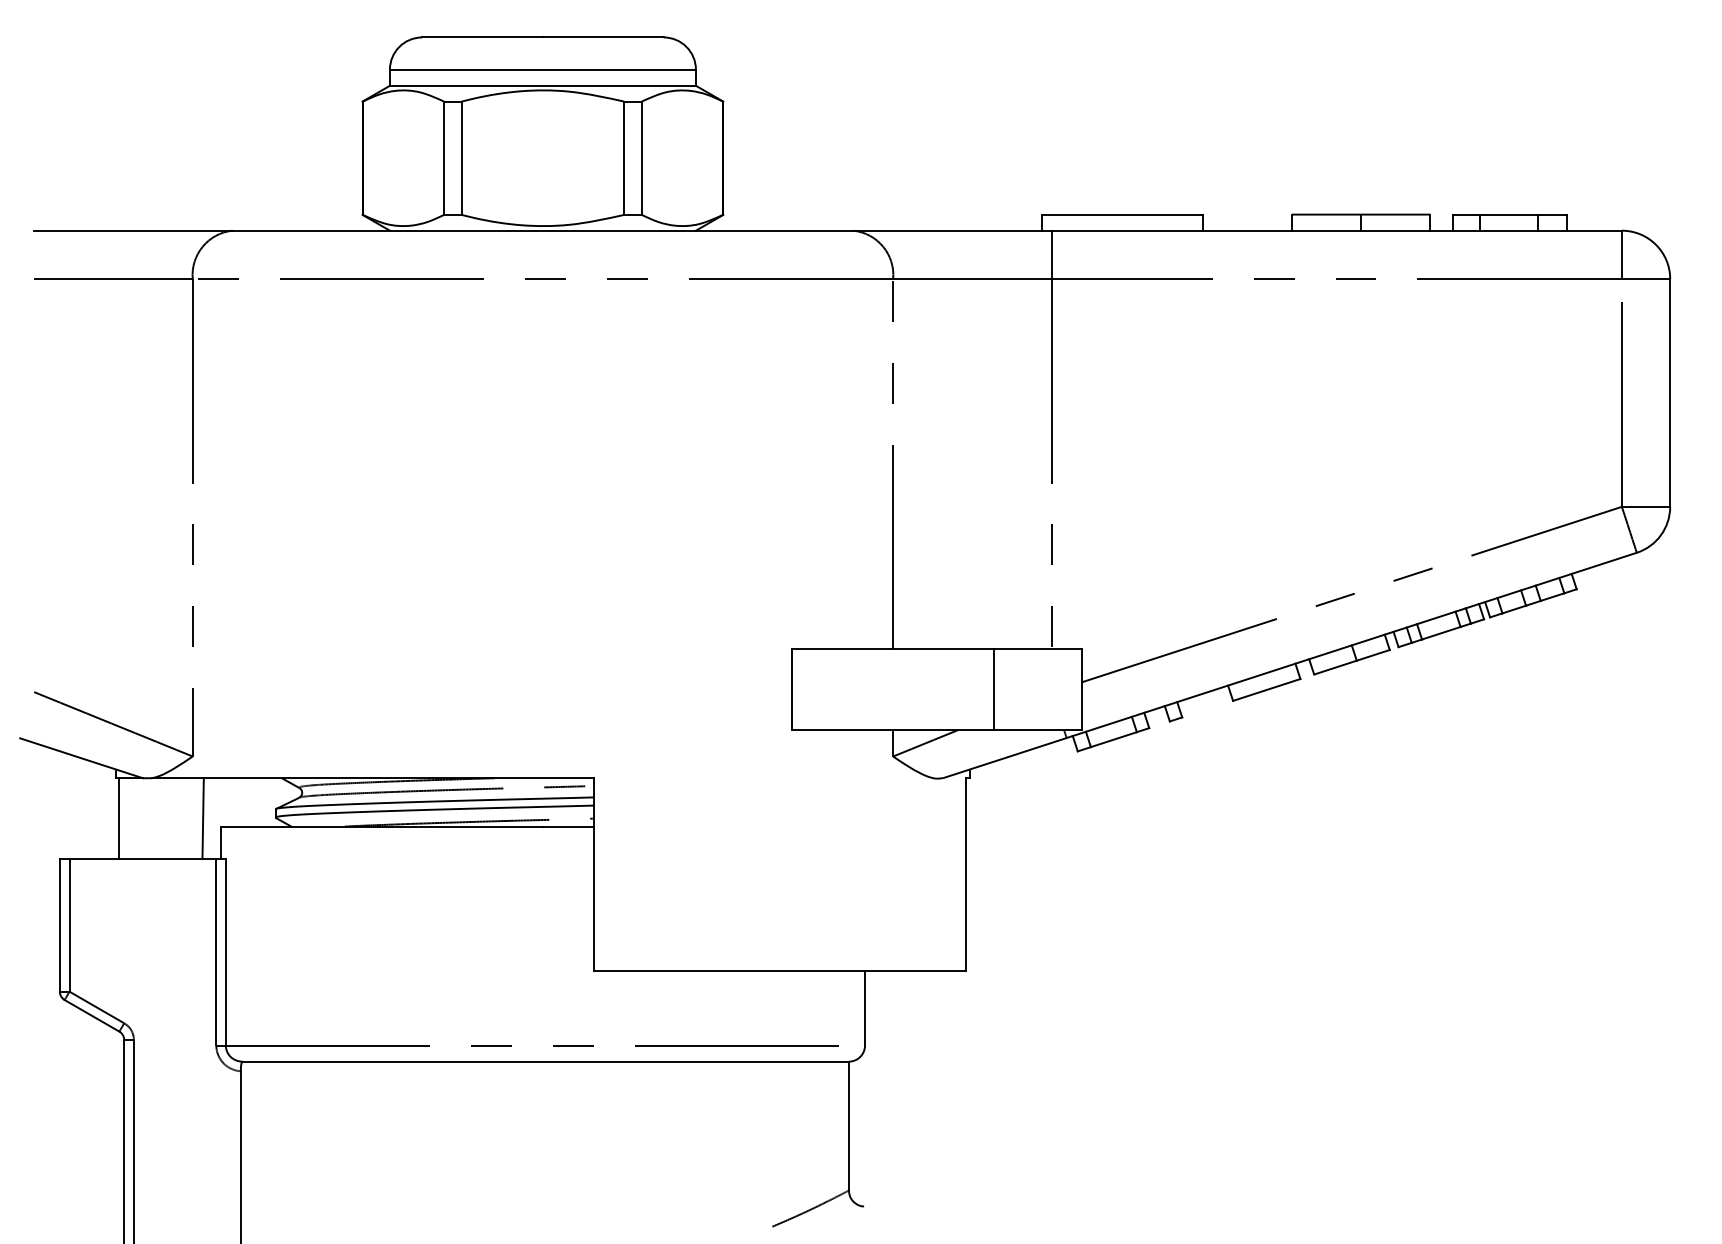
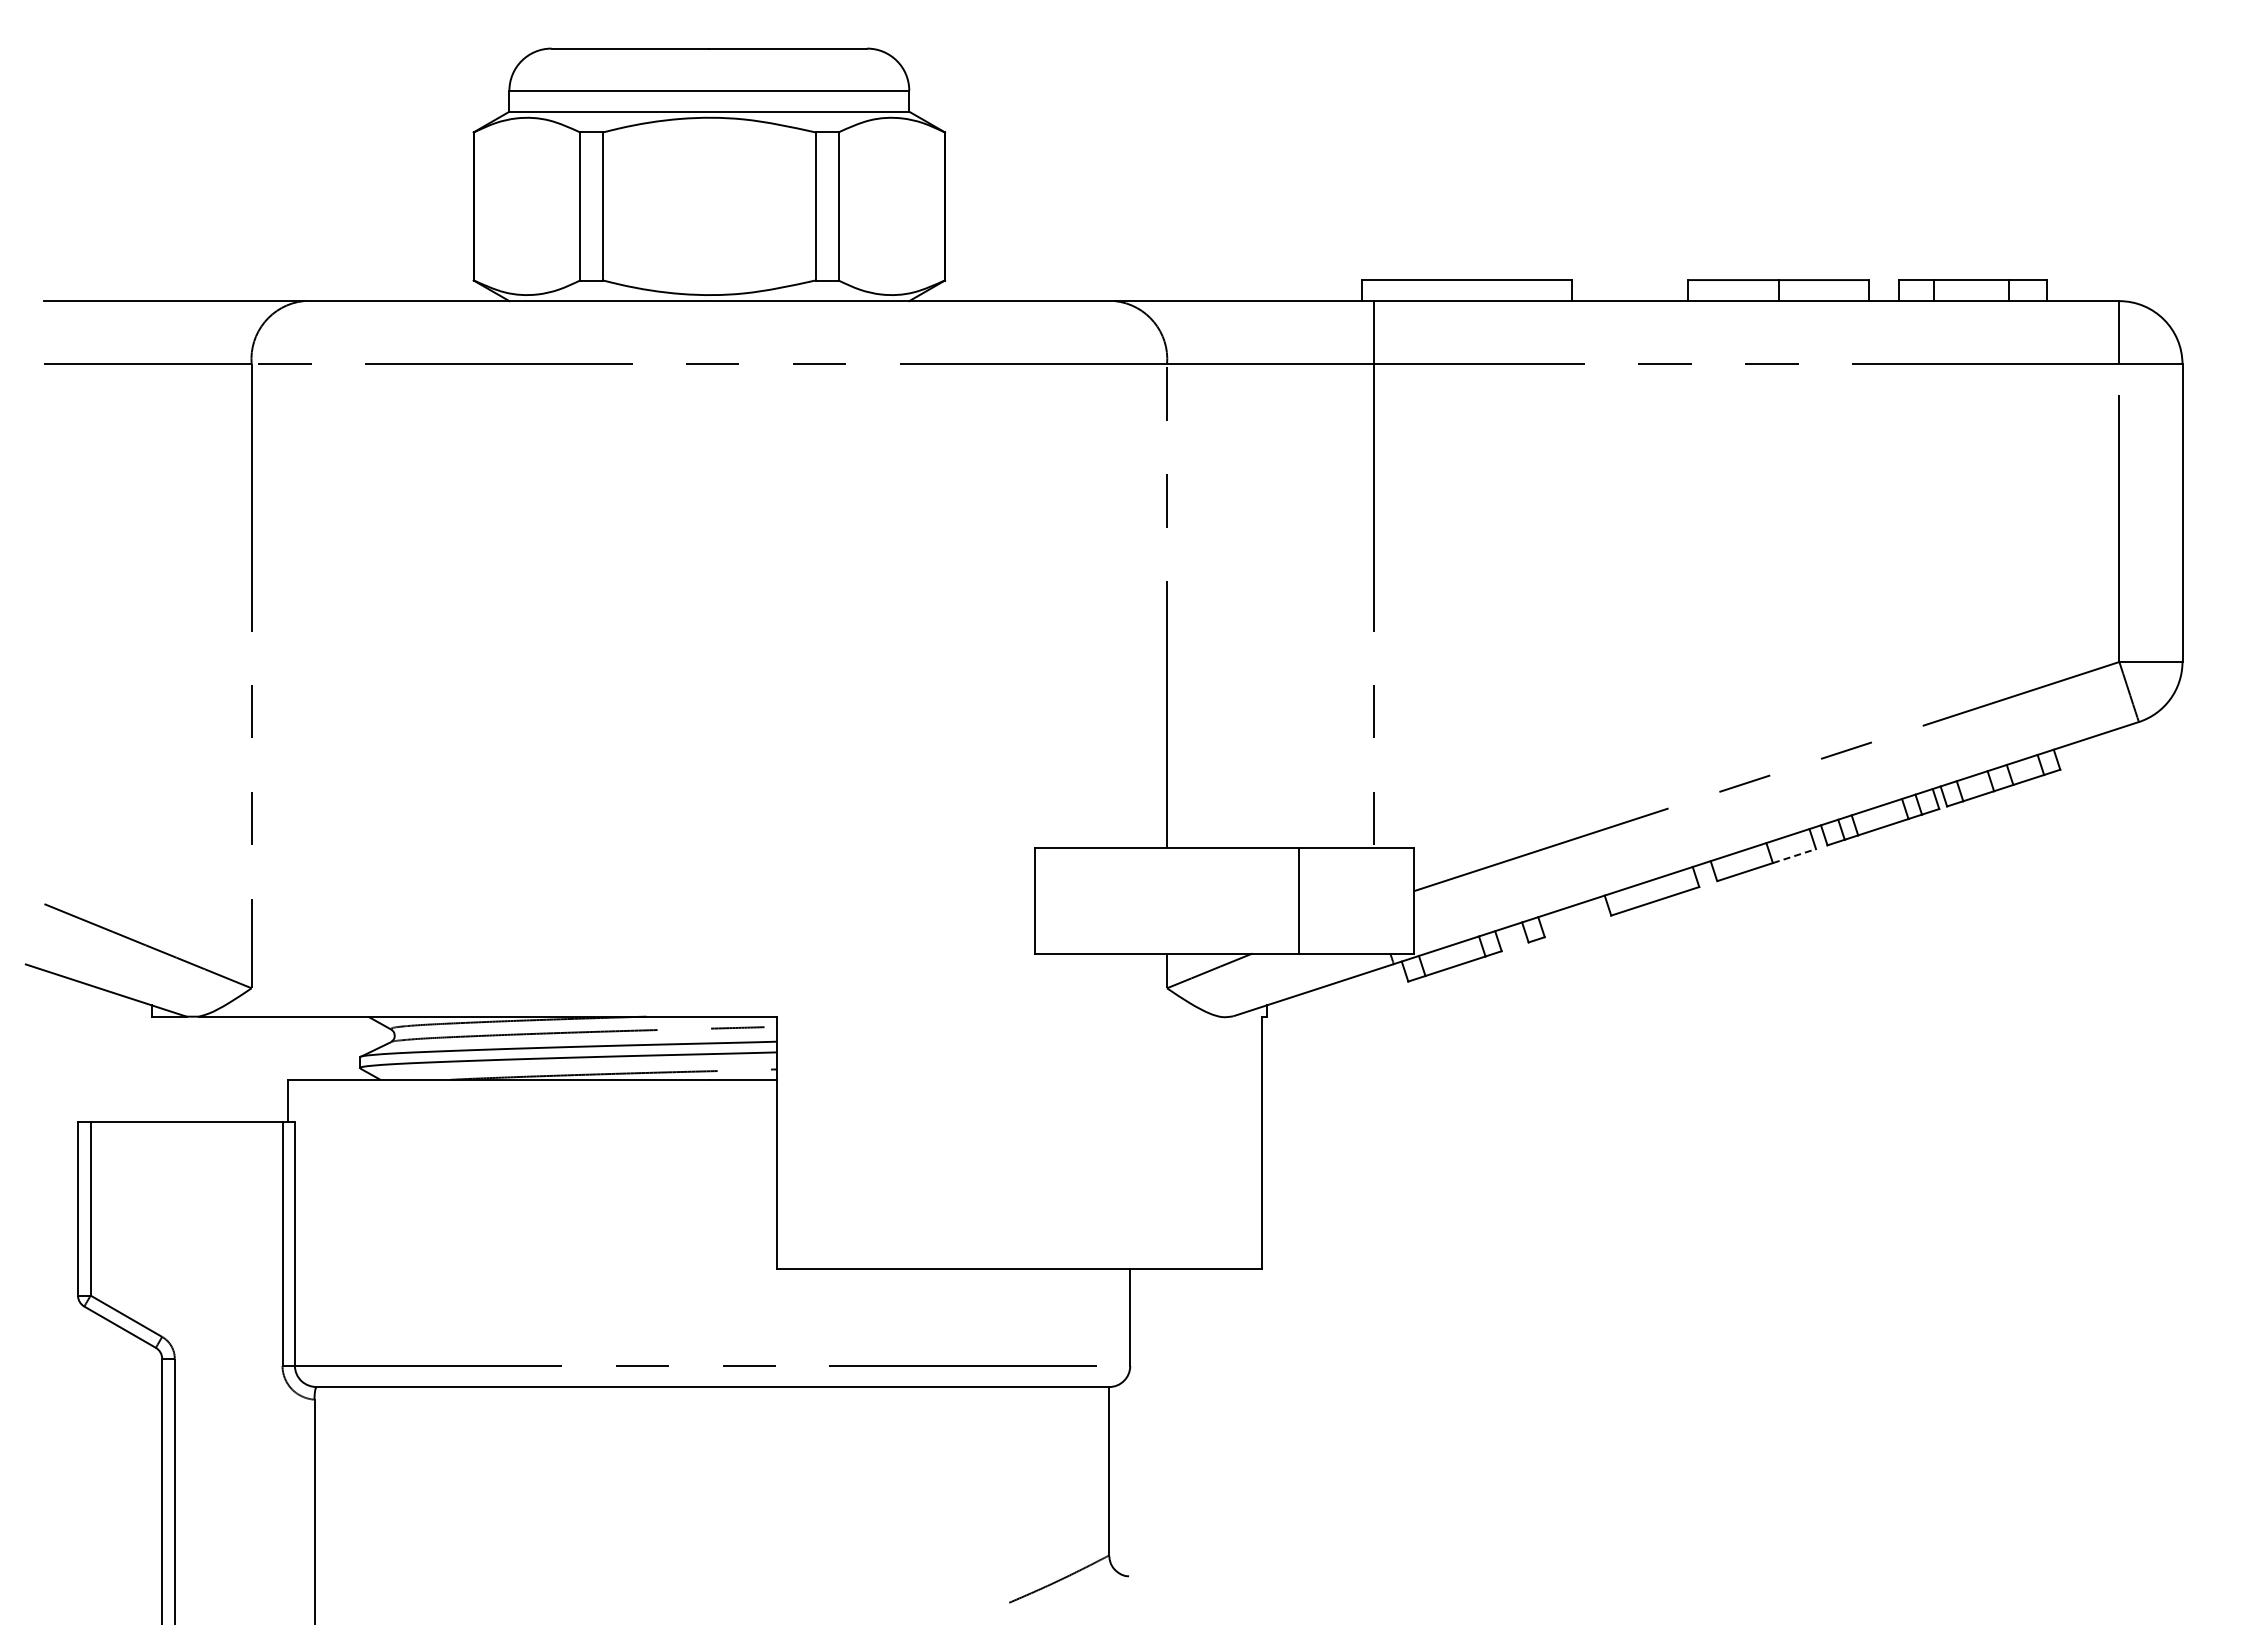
line: (1373, 655) -> (1794, 856), solid -> dashed
line: (119, 817) -> (155, 1068), removed
line: (203, 817) -> (265, 1068), removed

